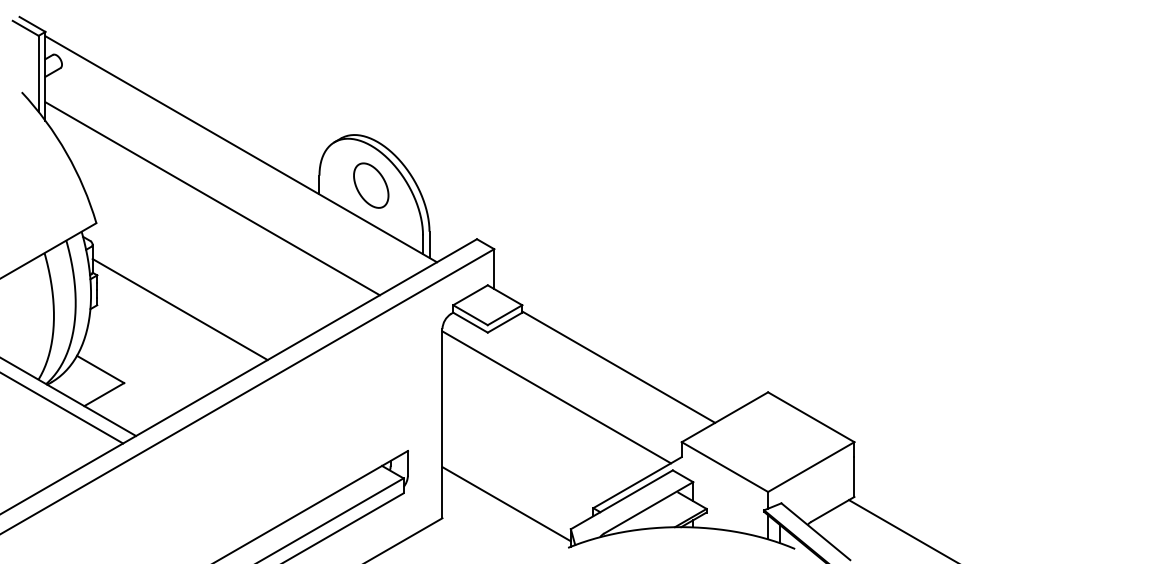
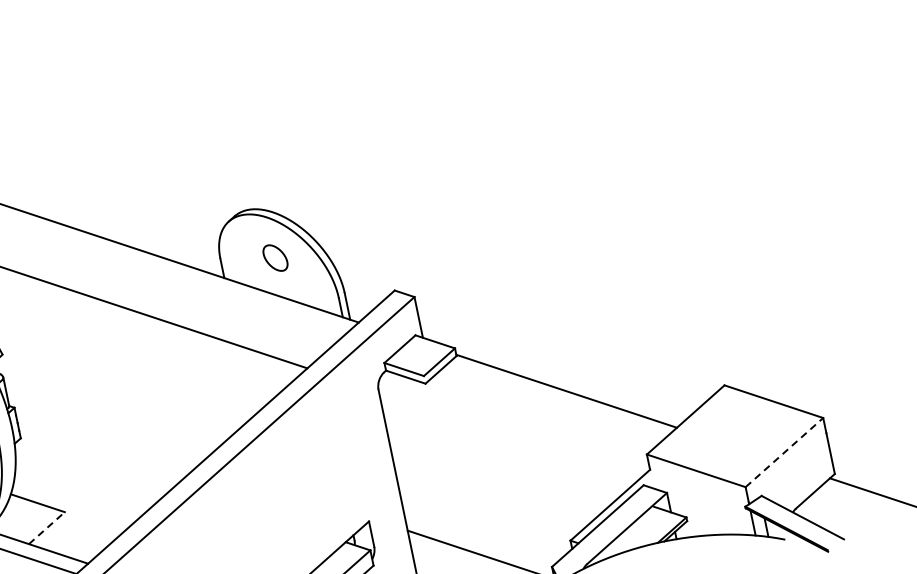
part: (371, 185) -> (275, 257), size x0.6
line: (179, 309) -> (105, 425), removed
line: (104, 394) -> (47, 527), solid -> dashed
line: (556, 397) -> (509, 435), removed
line: (811, 467) -> (784, 452), solid -> dashed

